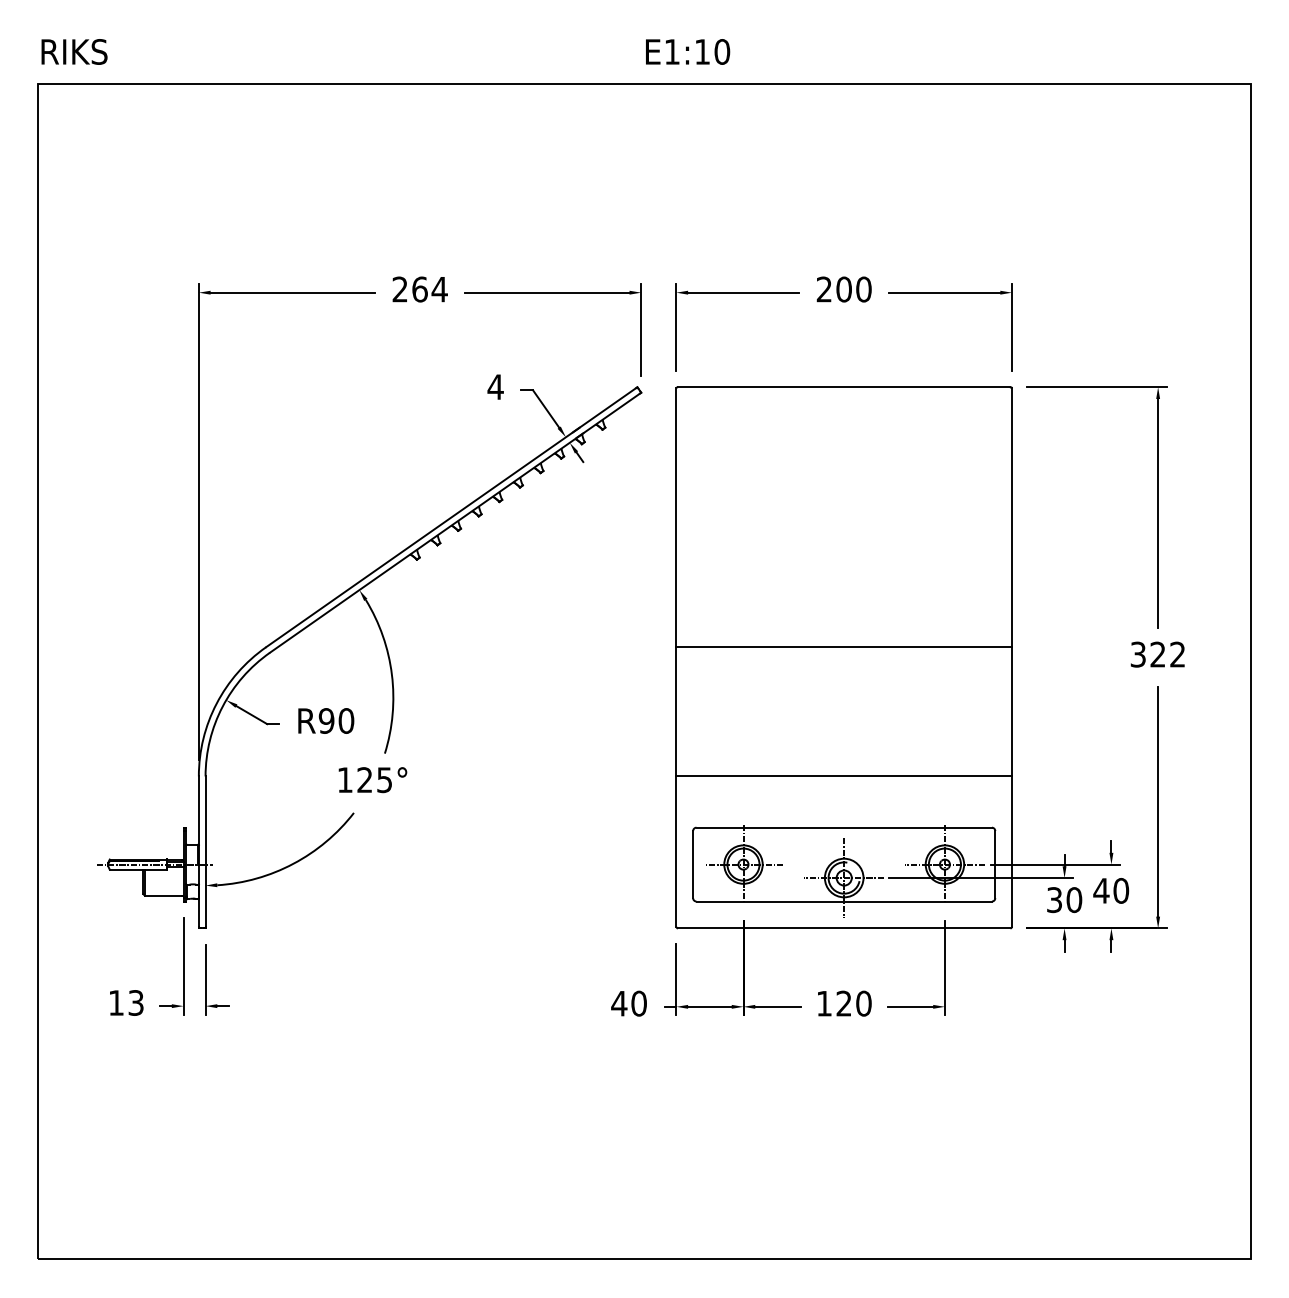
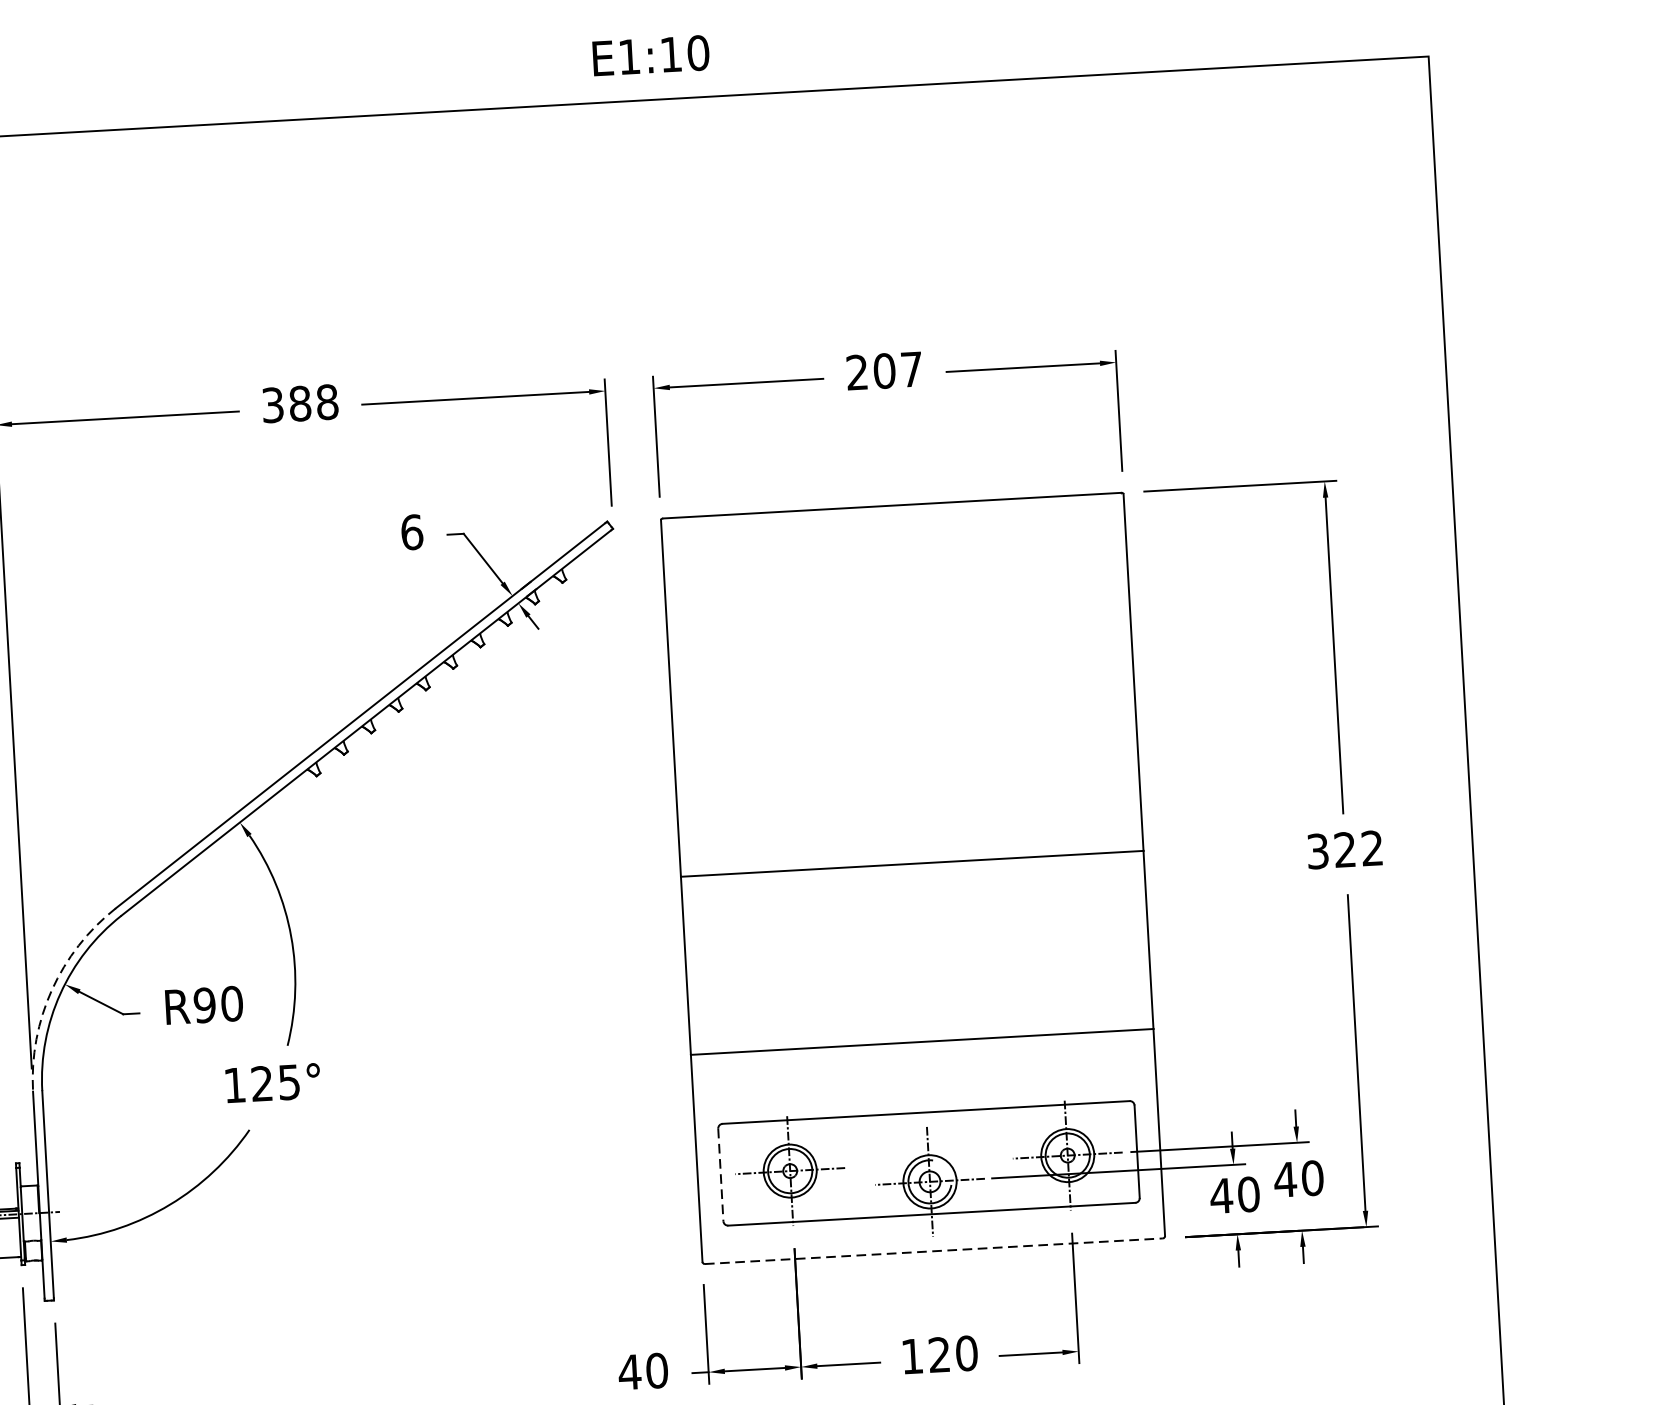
text: (419, 289) -> (299, 403), 264 -> 388
text: (863, 289) -> (911, 369), 200 -> 207
text: (495, 387) -> (411, 532), 4 -> 6
arc: (216, 703) -> (51, 989), solid -> dashed
line: (693, 864) -> (721, 1174), solid -> dashed
text: (1054, 900) -> (1221, 1196), 30 -> 40
line: (844, 928) -> (934, 1251), solid -> dashed

